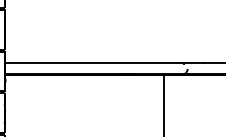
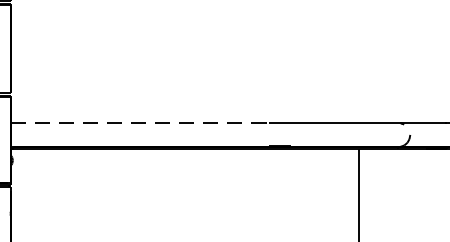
line: (64, 63) -> (141, 122), solid -> dashed

